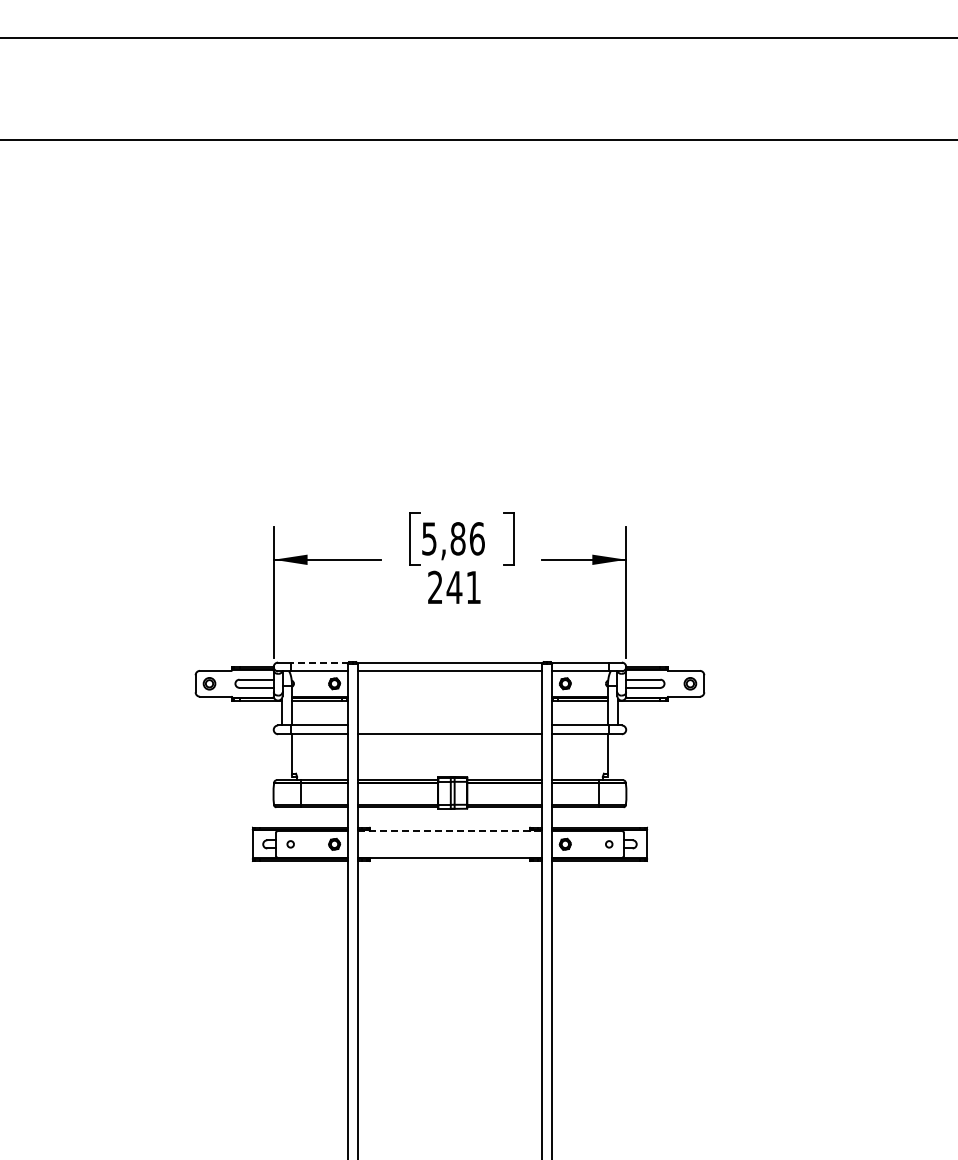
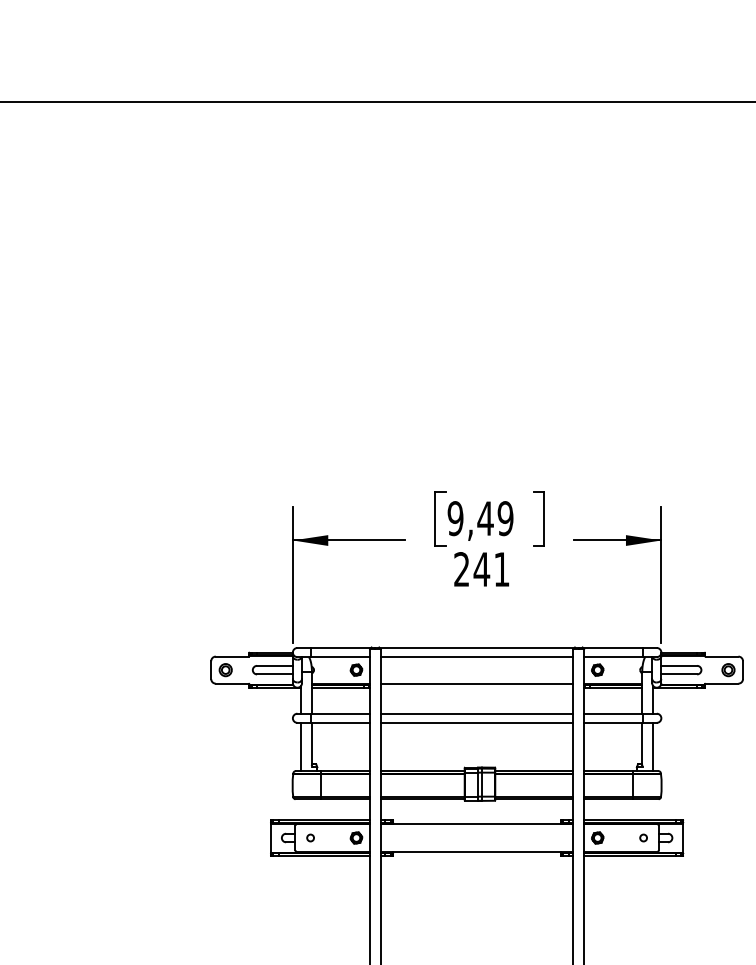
text: (452, 538) -> (479, 518), 5,86 -> 9,49
line: (319, 662) -> (340, 647), dashed -> solid
line: (449, 696) -> (476, 683), added
line: (449, 725) -> (476, 713), added
line: (281, 757) -> (300, 747), added
line: (618, 757) -> (653, 747), added
line: (450, 831) -> (477, 824), dashed -> solid

